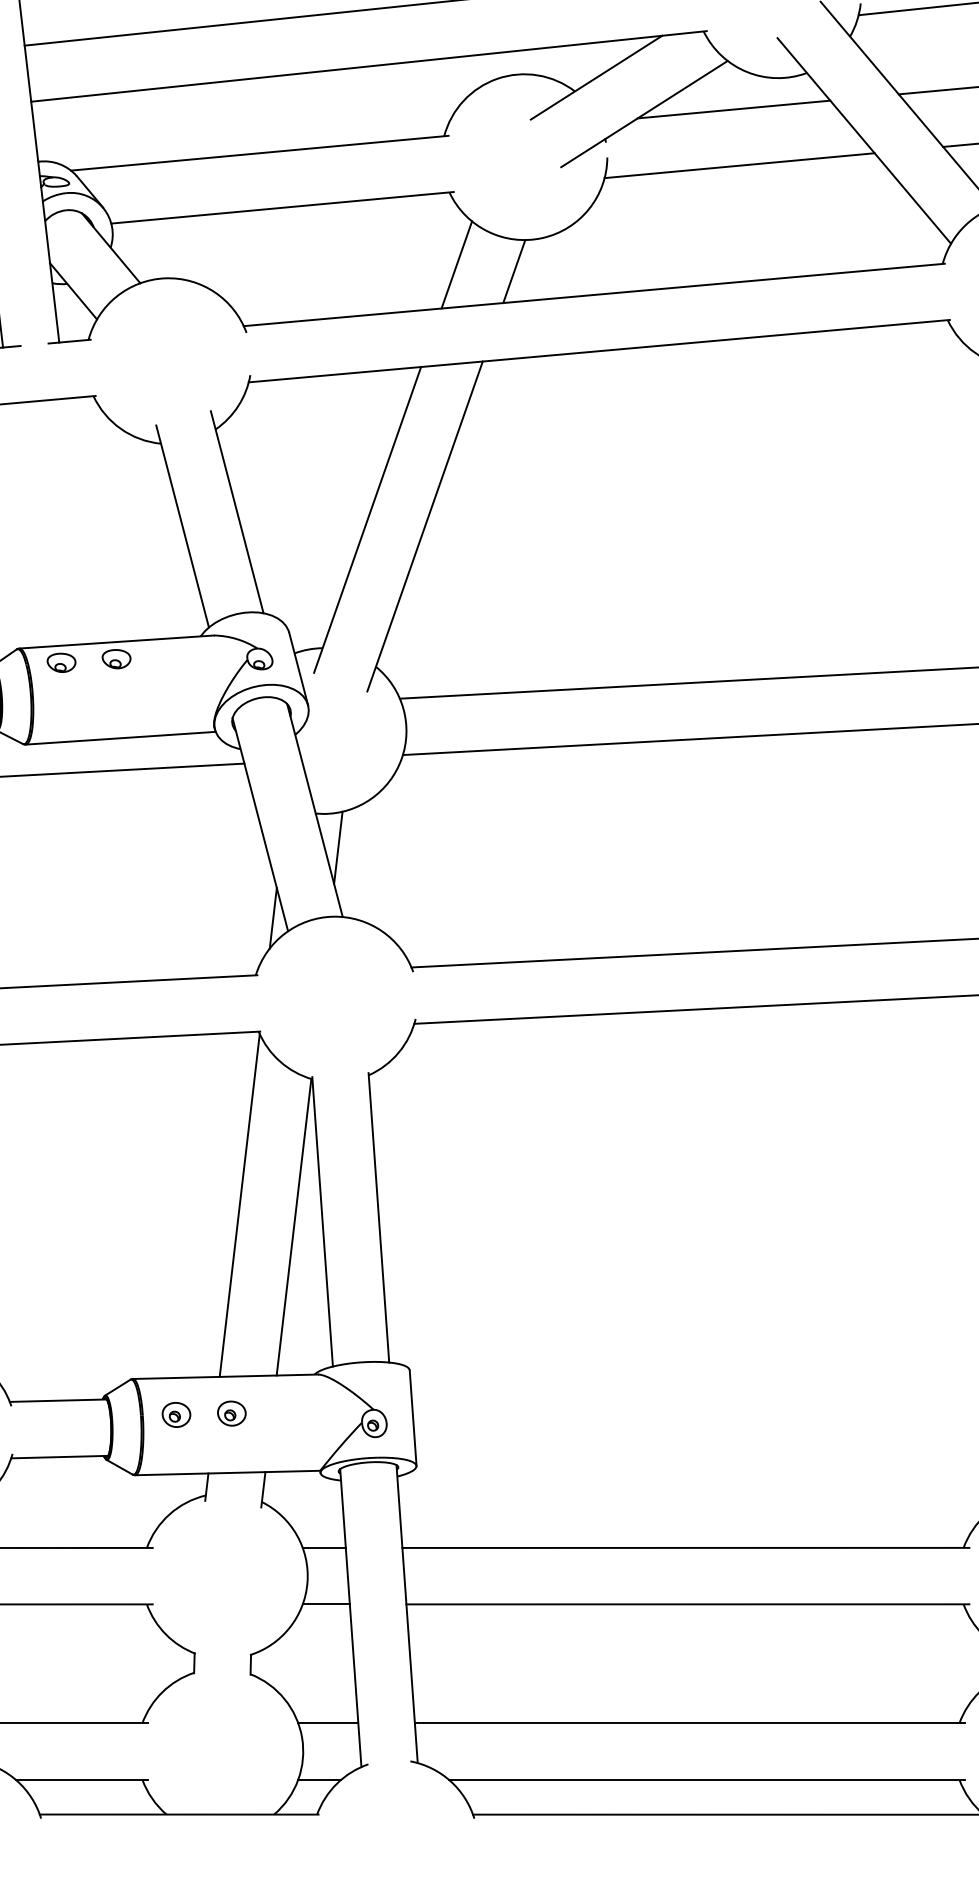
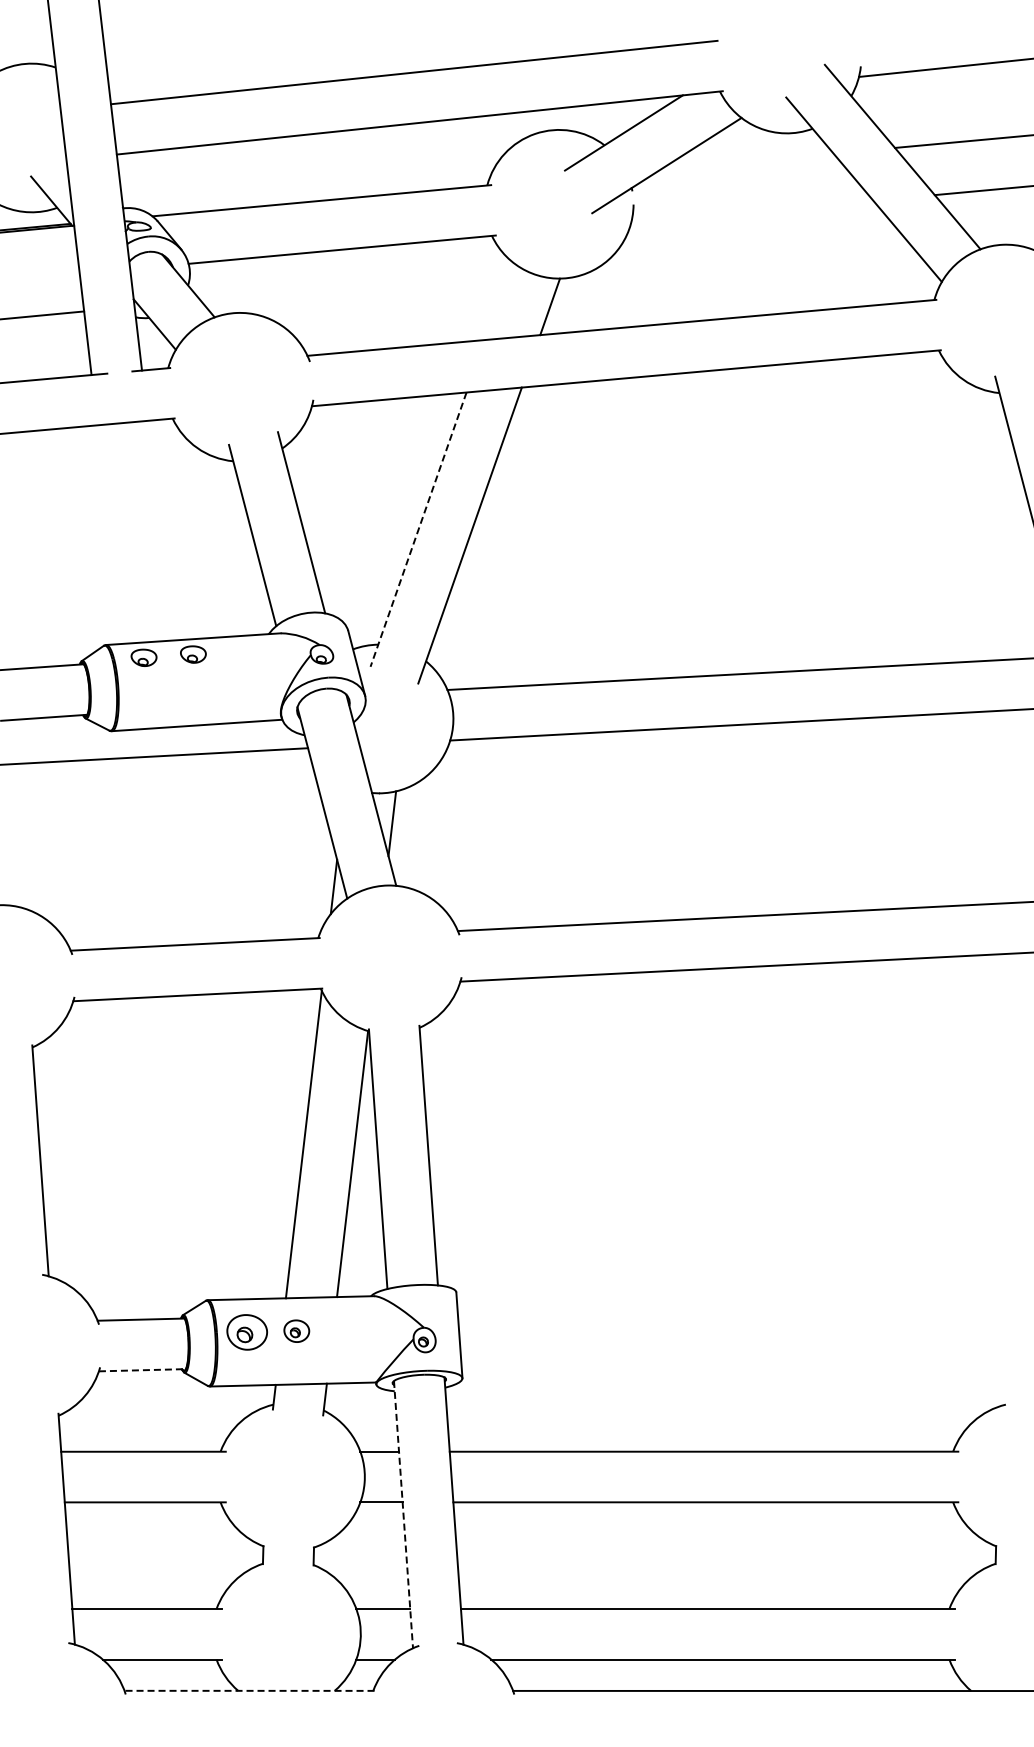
line: (733, 109) -> (746, 161), removed
line: (739, 165) -> (752, 211), removed
line: (456, 264) -> (498, 300), removed
line: (367, 520) -> (418, 530), solid -> dashed
part: (175, 1415) -> (246, 1332), size x1.6
line: (59, 1457) -> (142, 1370), solid -> dashed
line: (350, 1617) -> (403, 1514), solid -> dashed
line: (179, 1814) -> (249, 1690), solid -> dashed

